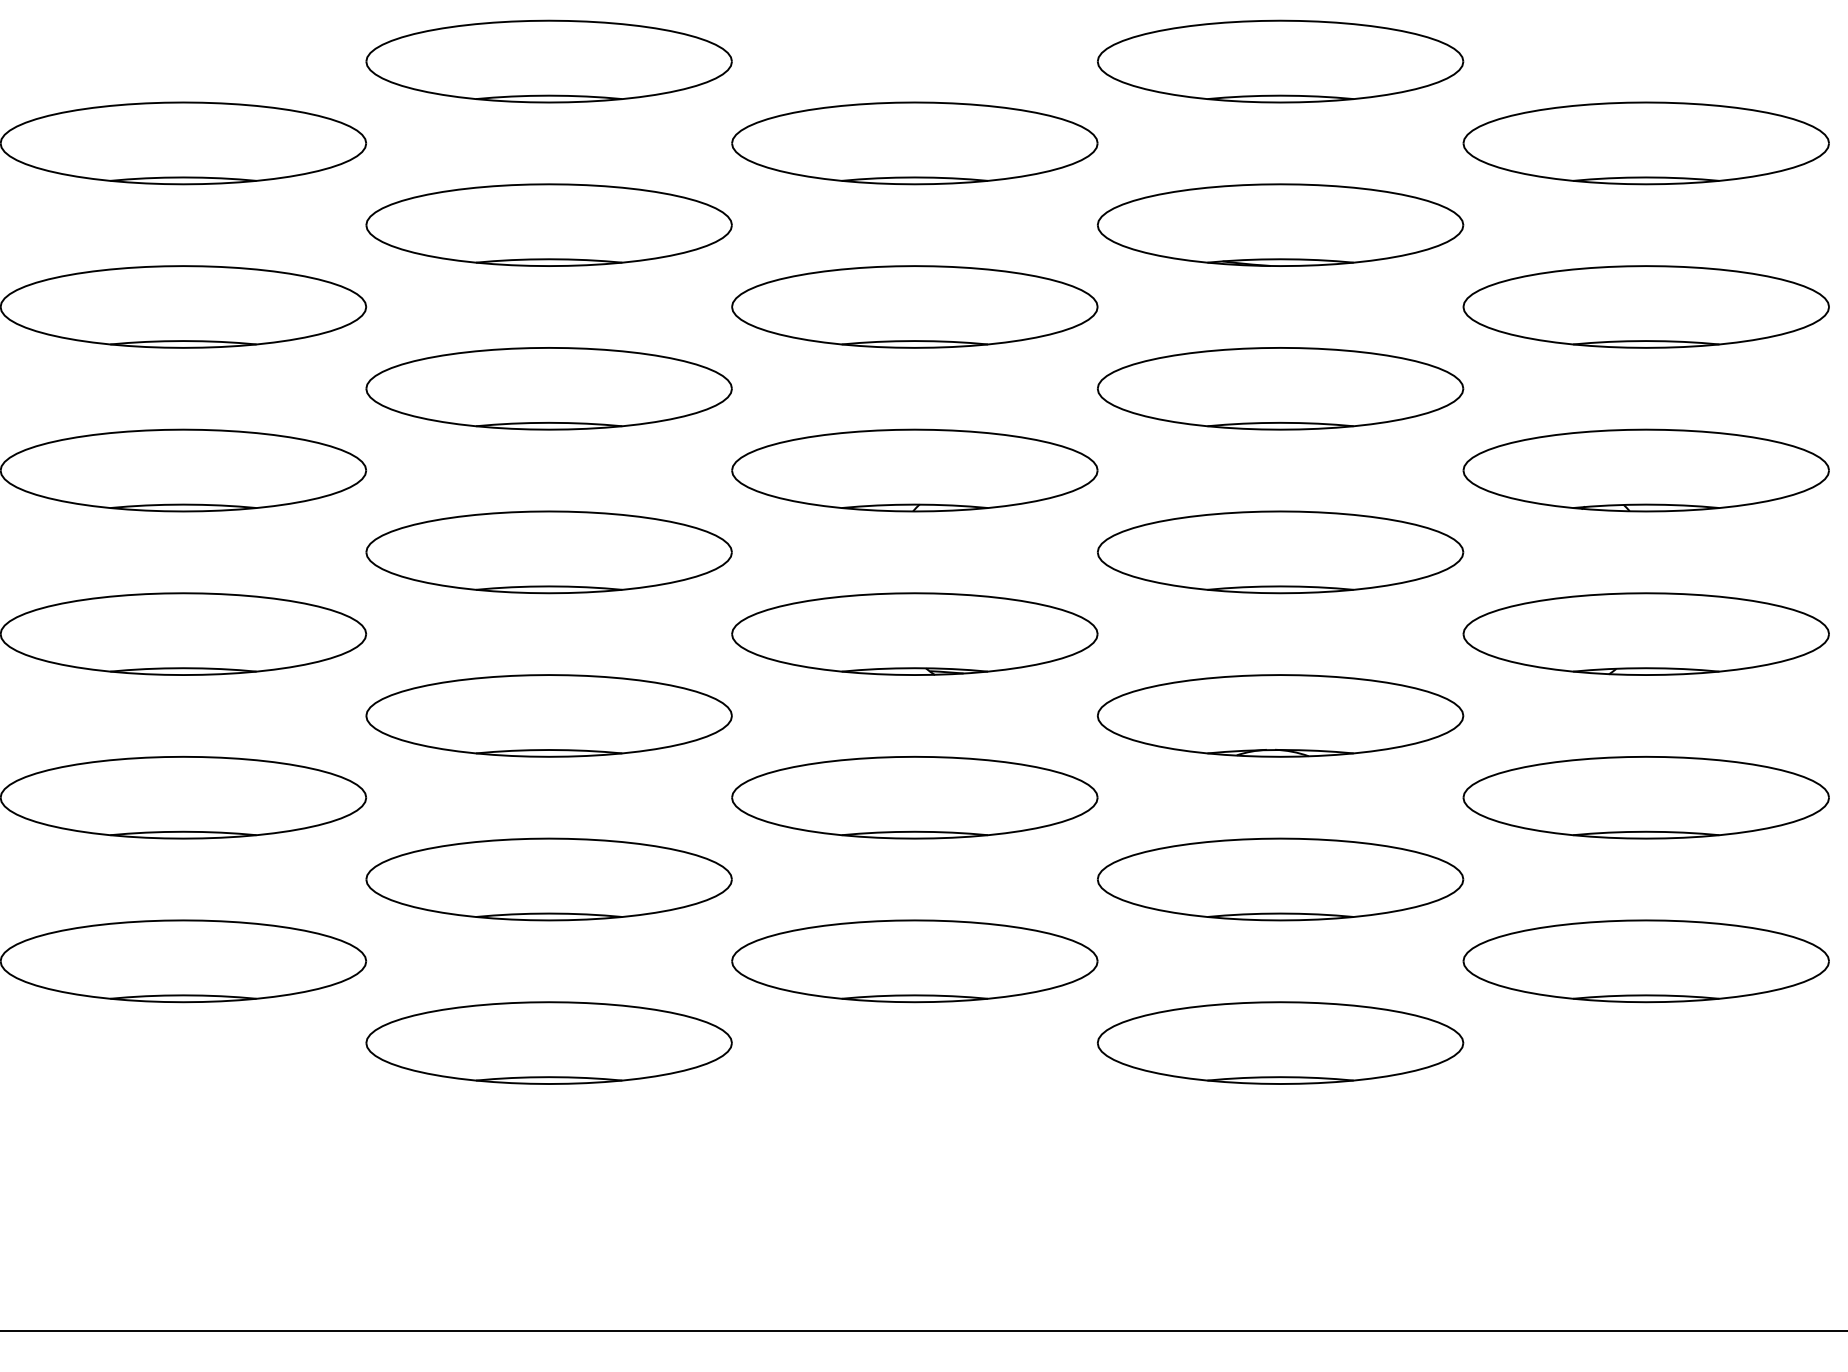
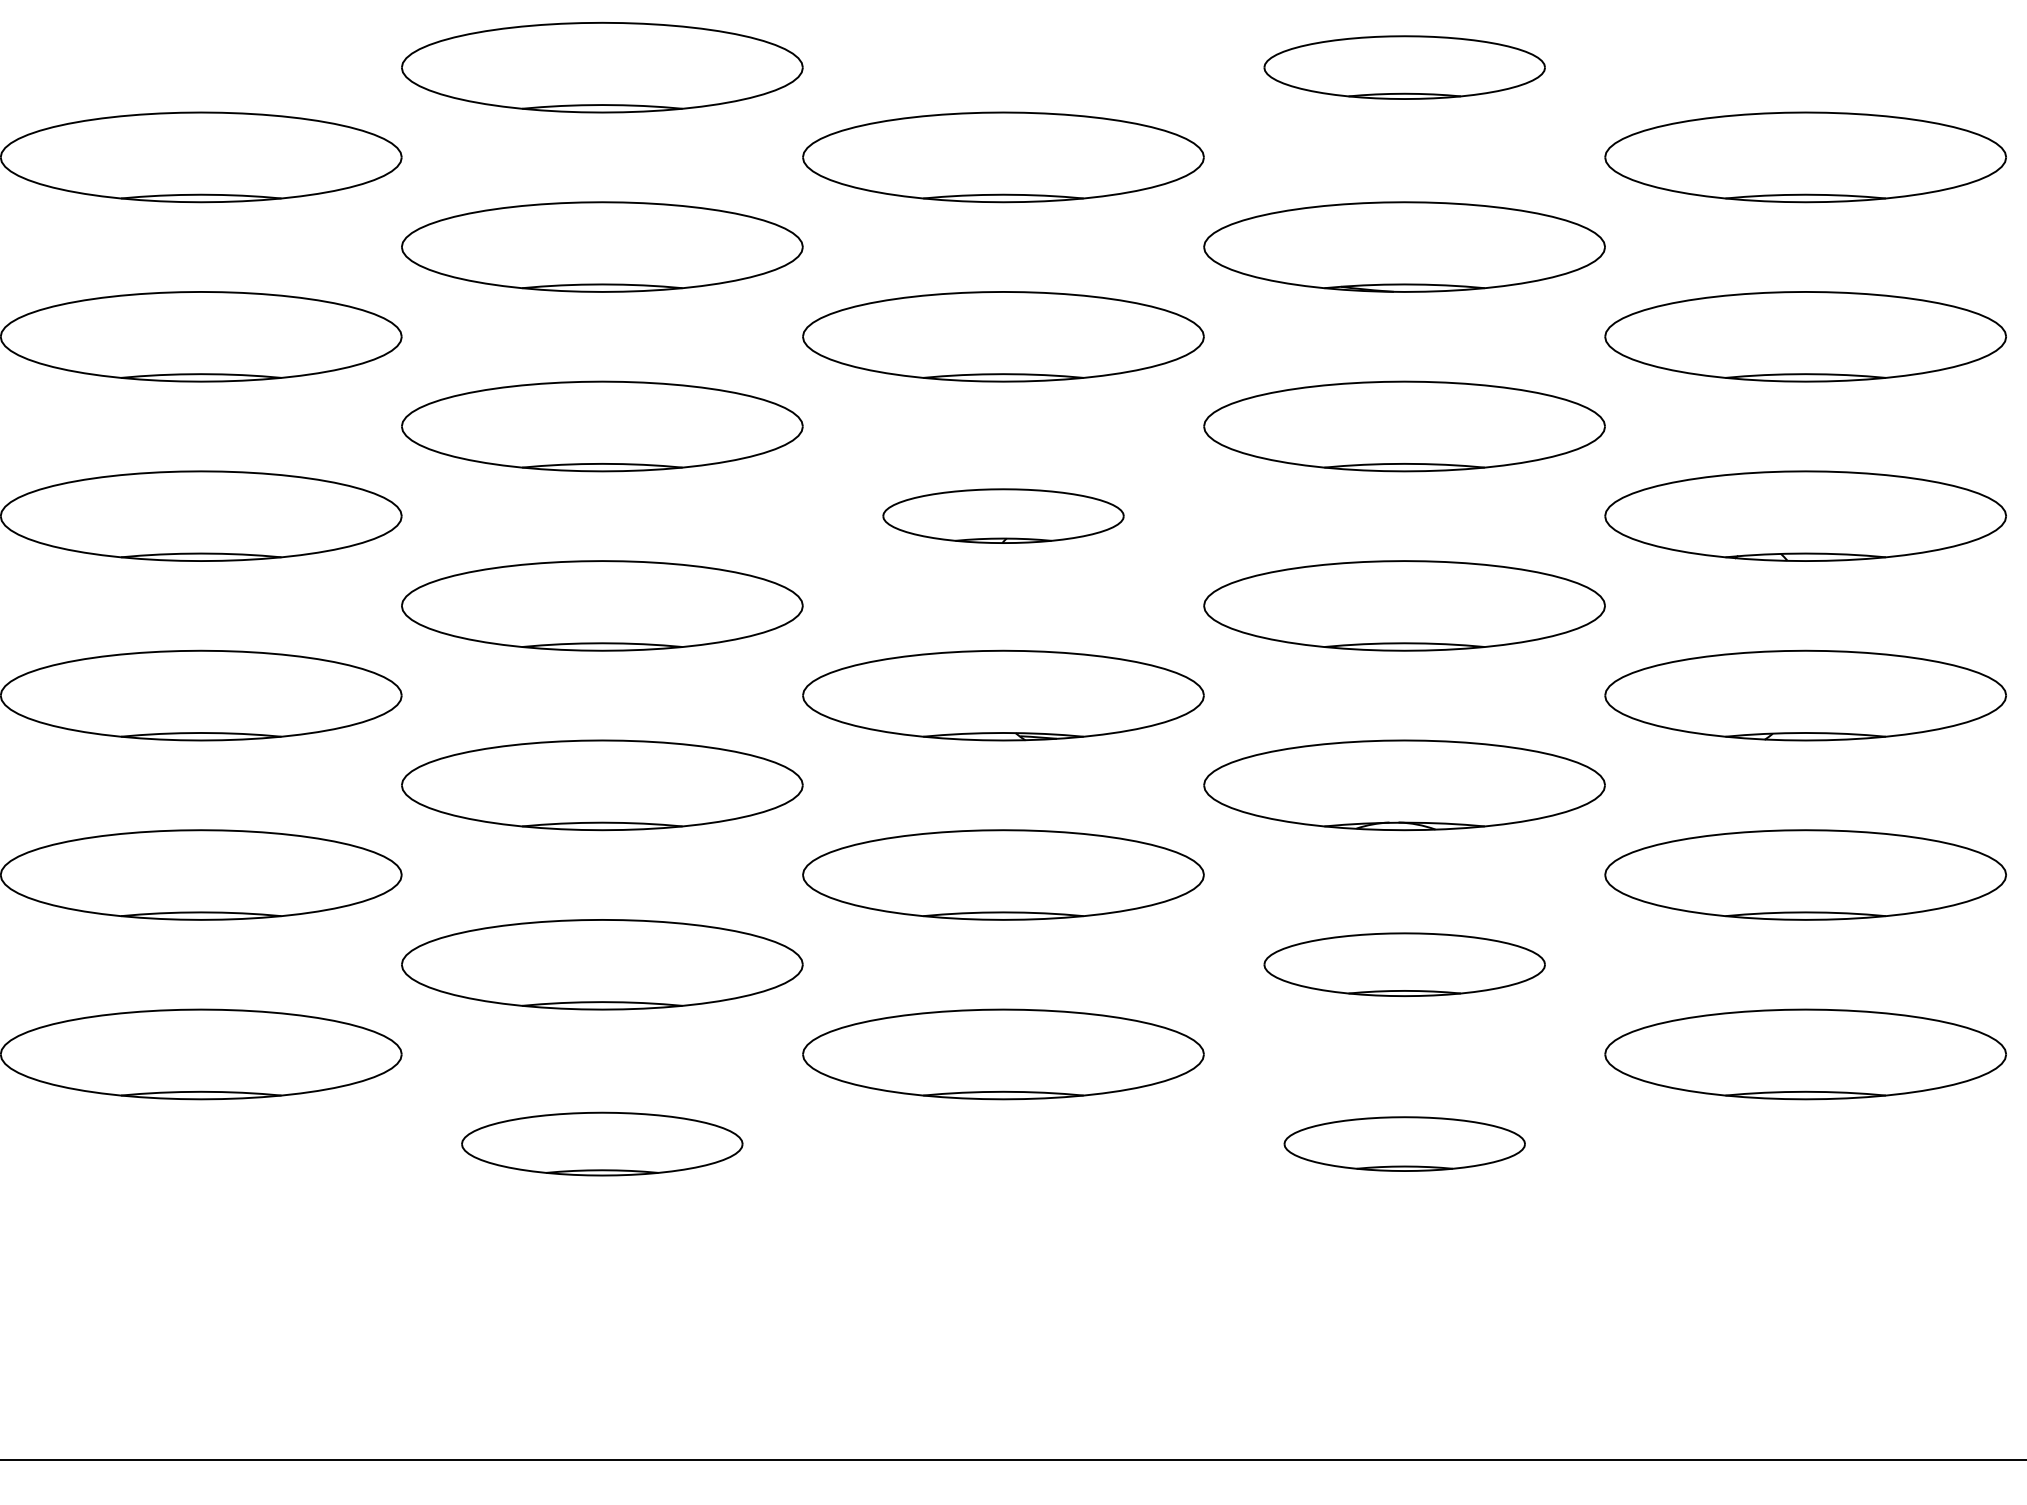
part: (1280, 61) -> (1404, 67), size x0.7
part: (914, 470) -> (1003, 516), size x0.6
part: (1280, 879) -> (1404, 964), size x0.7
part: (548, 1042) -> (601, 1143), size x0.7
part: (1280, 1042) -> (1404, 1143), size x0.6

